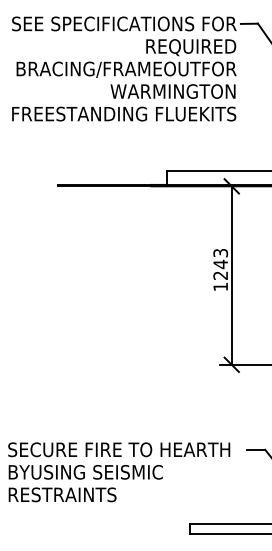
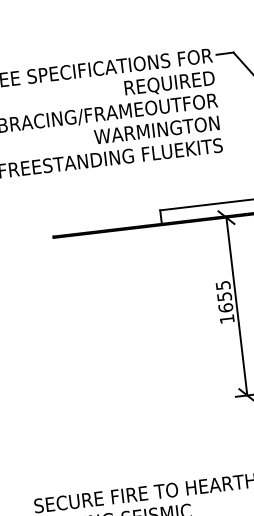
text: (220, 264) -> (224, 296), 1243 -> 1655

